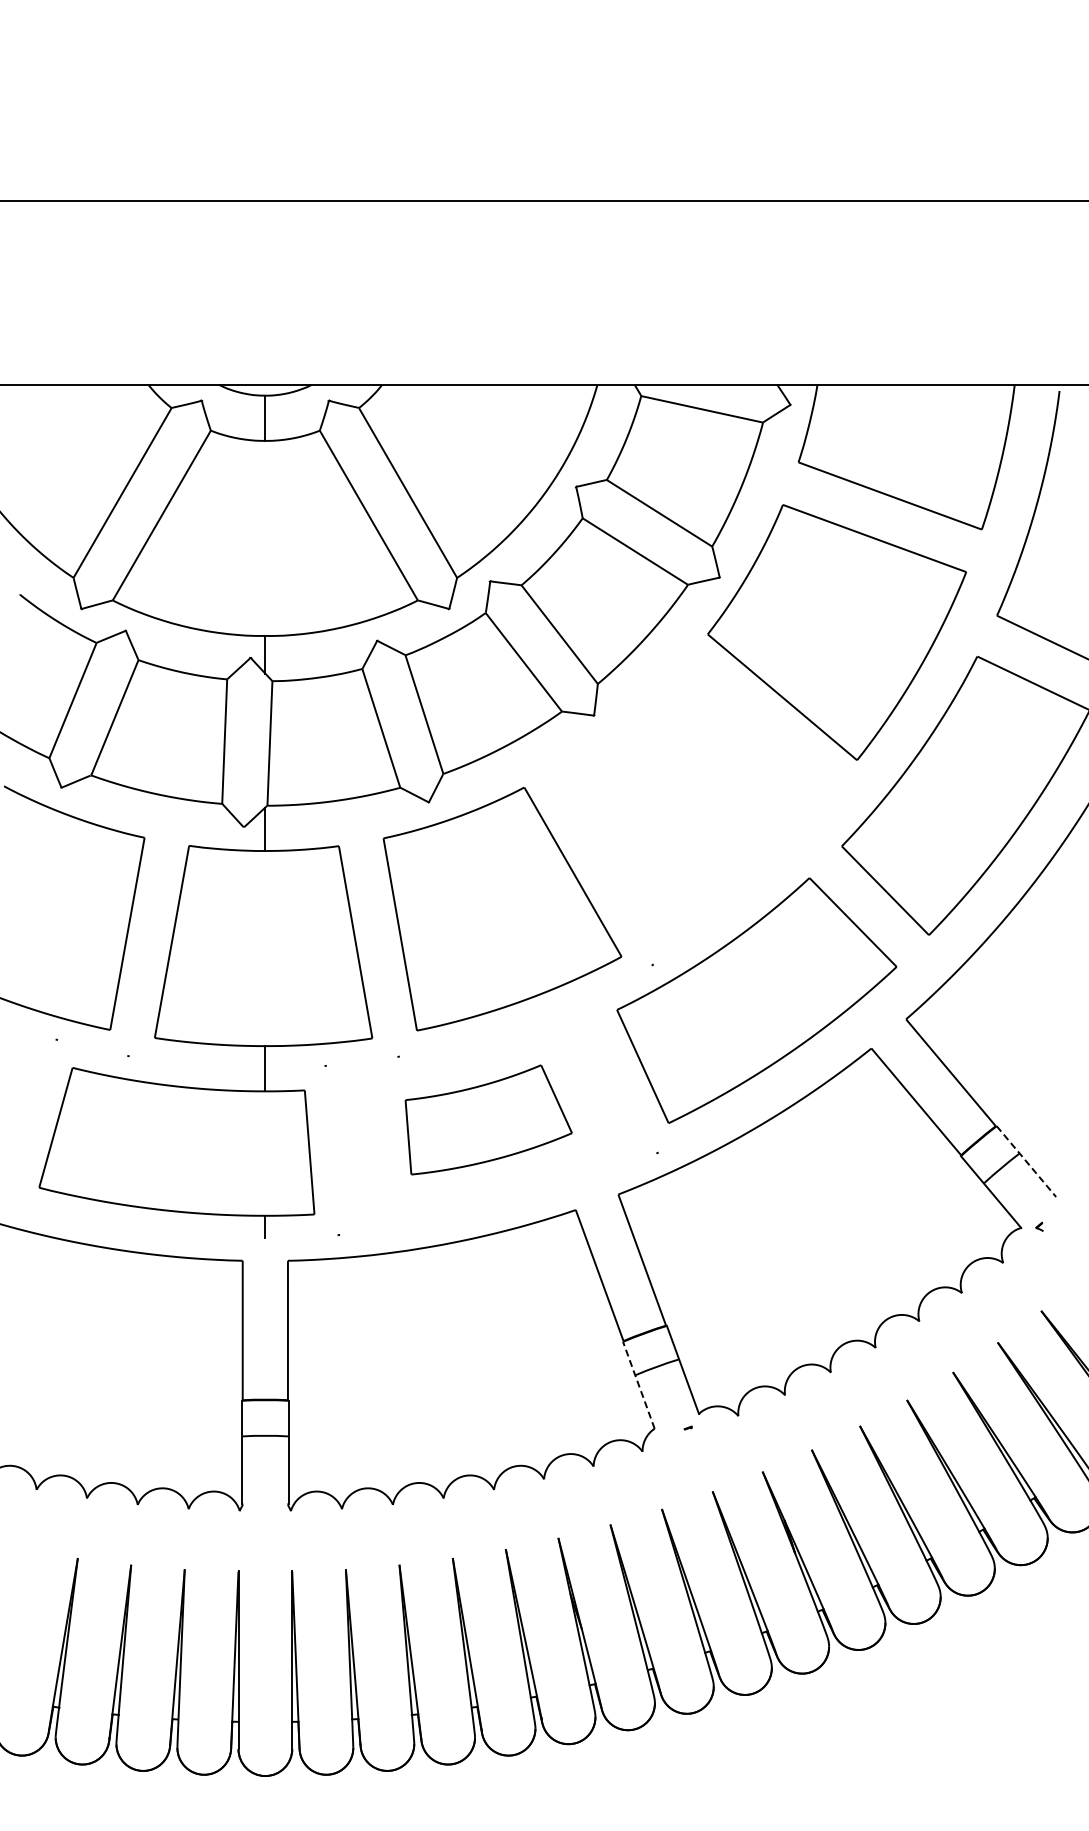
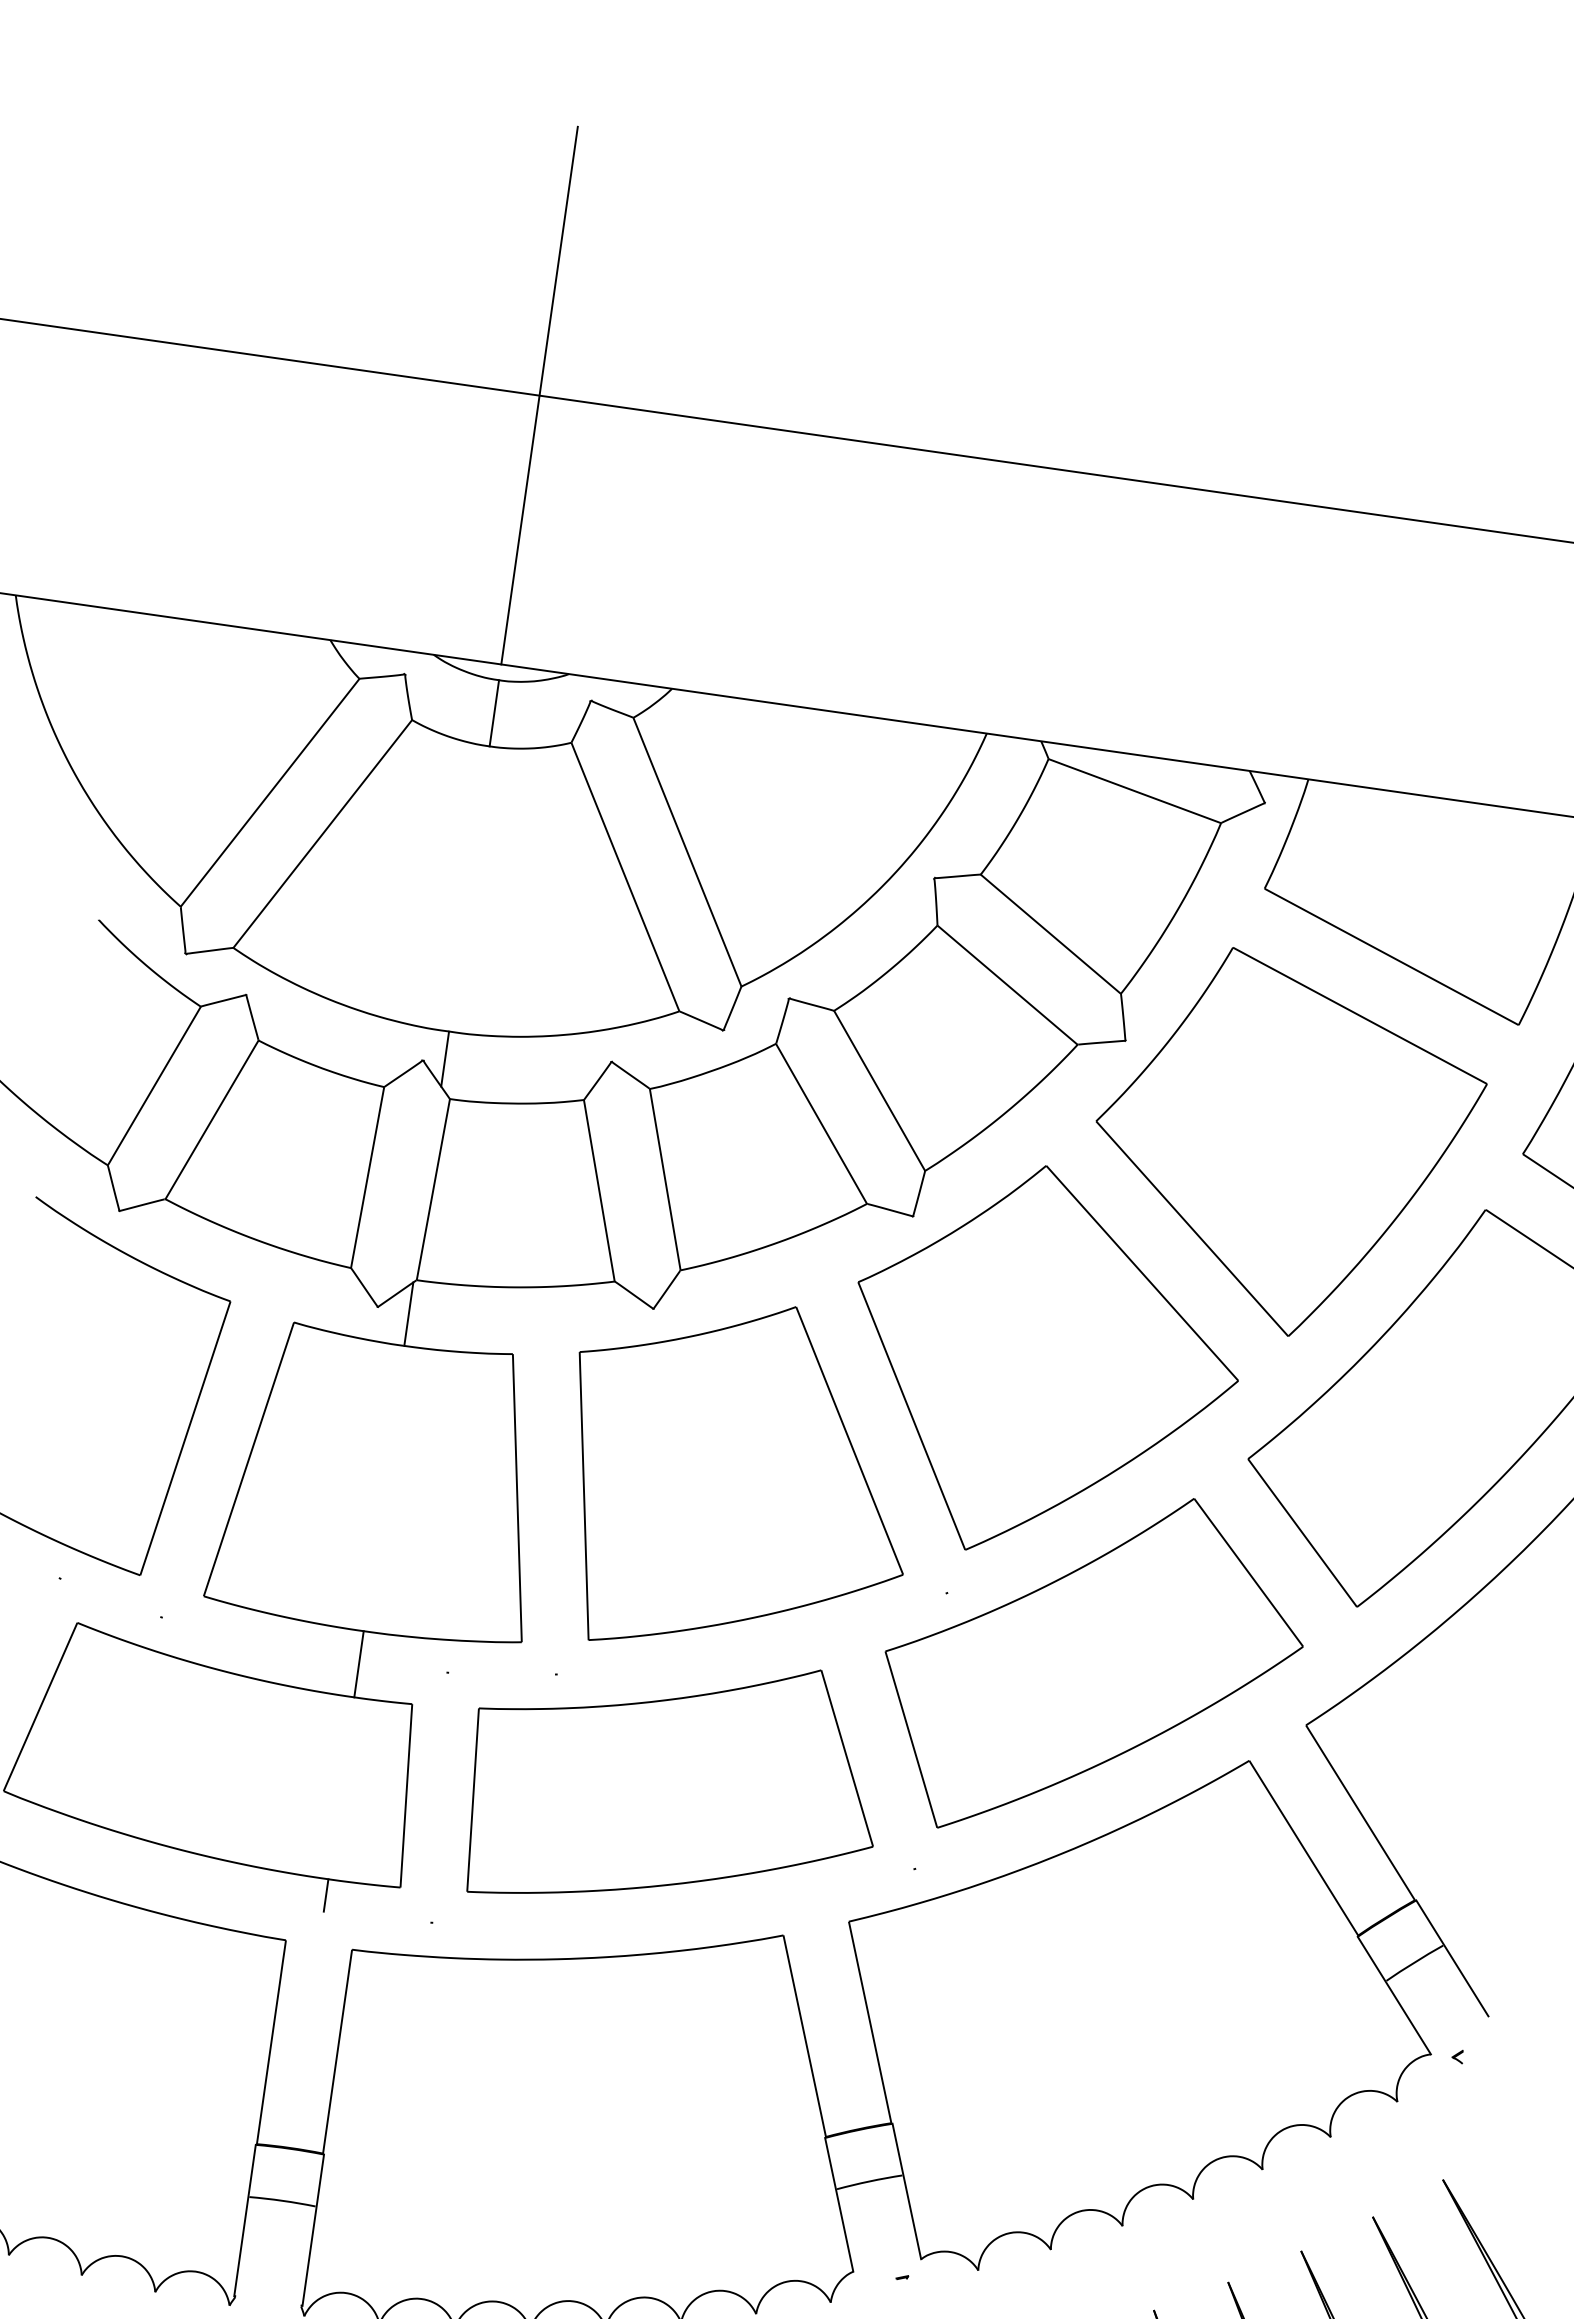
line: (265, 200) -> (539, 394), added
part: (695, 801) -> (1043, 1363), added
part: (488, 1119) -> (674, 1784), size x1.67
line: (1026, 1161) -> (1452, 1958), dashed -> solid
line: (638, 1384) -> (838, 2203), dashed -> solid

